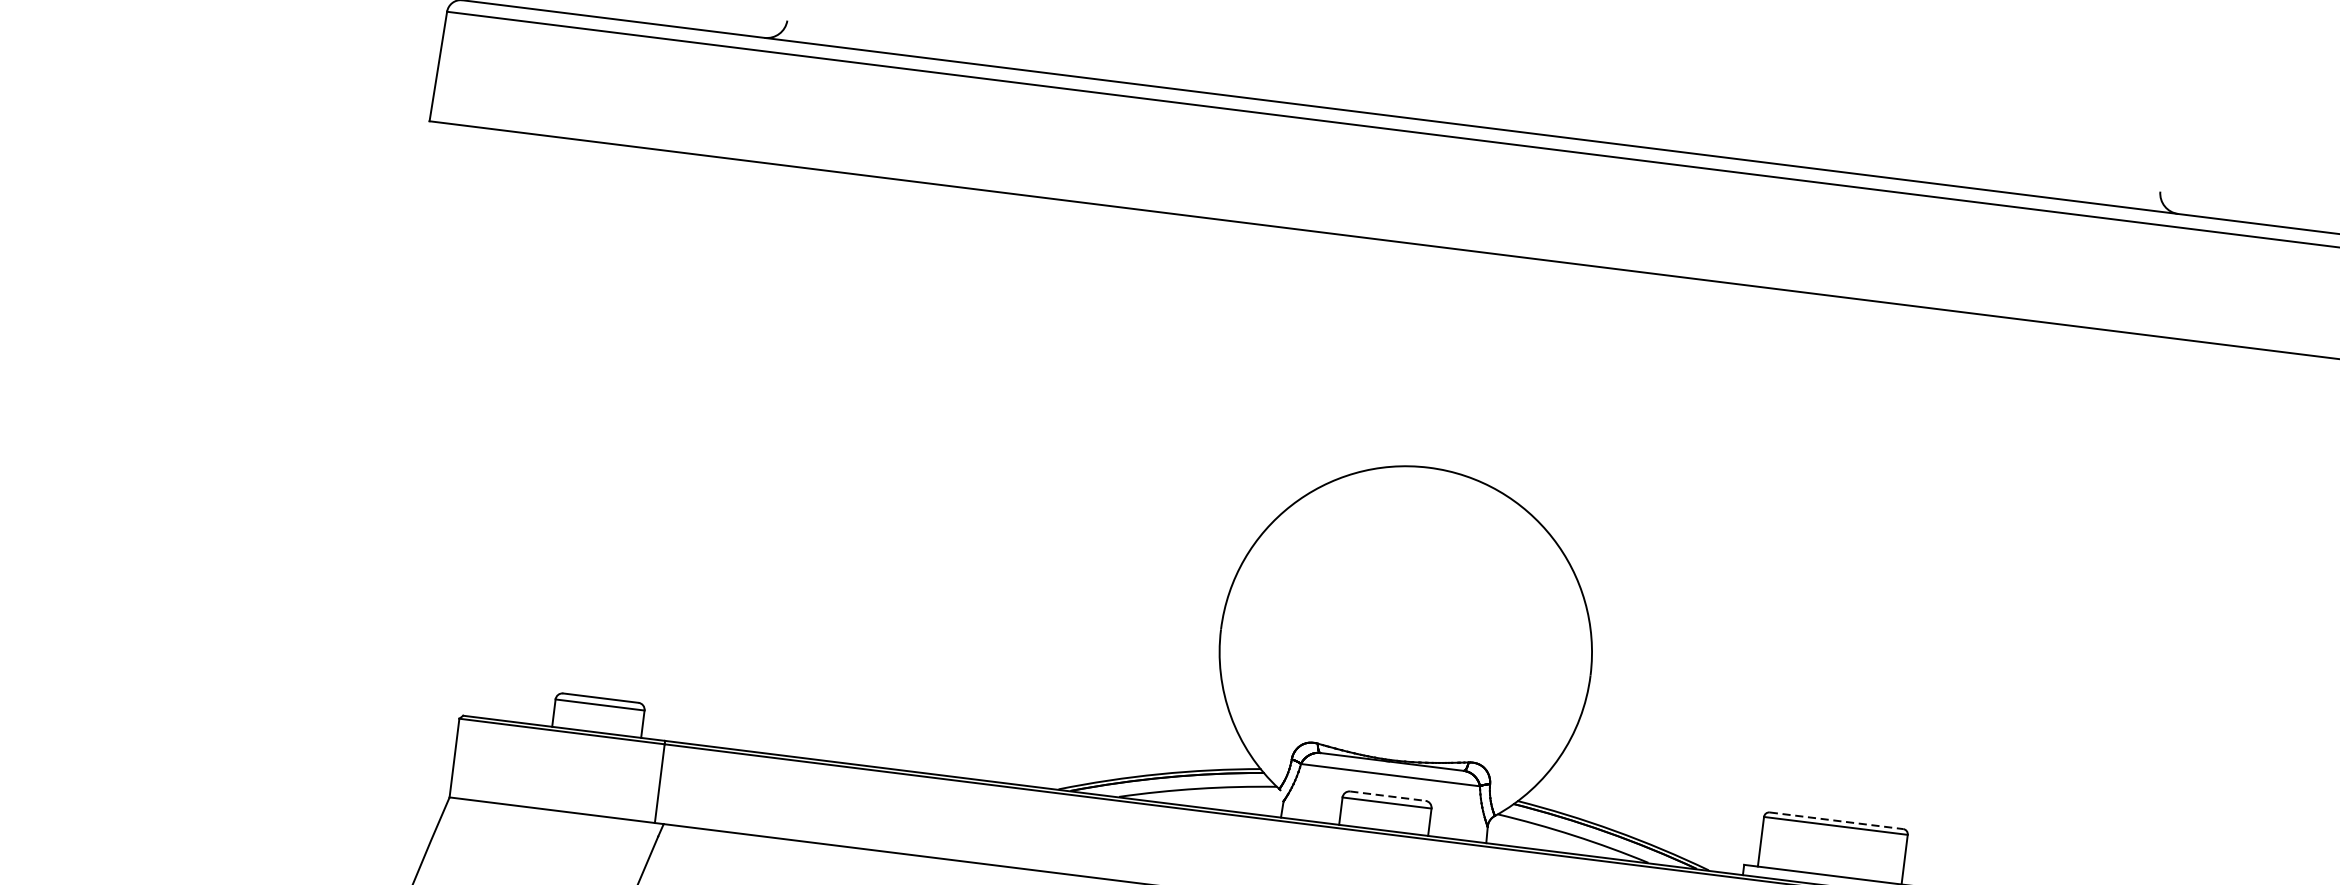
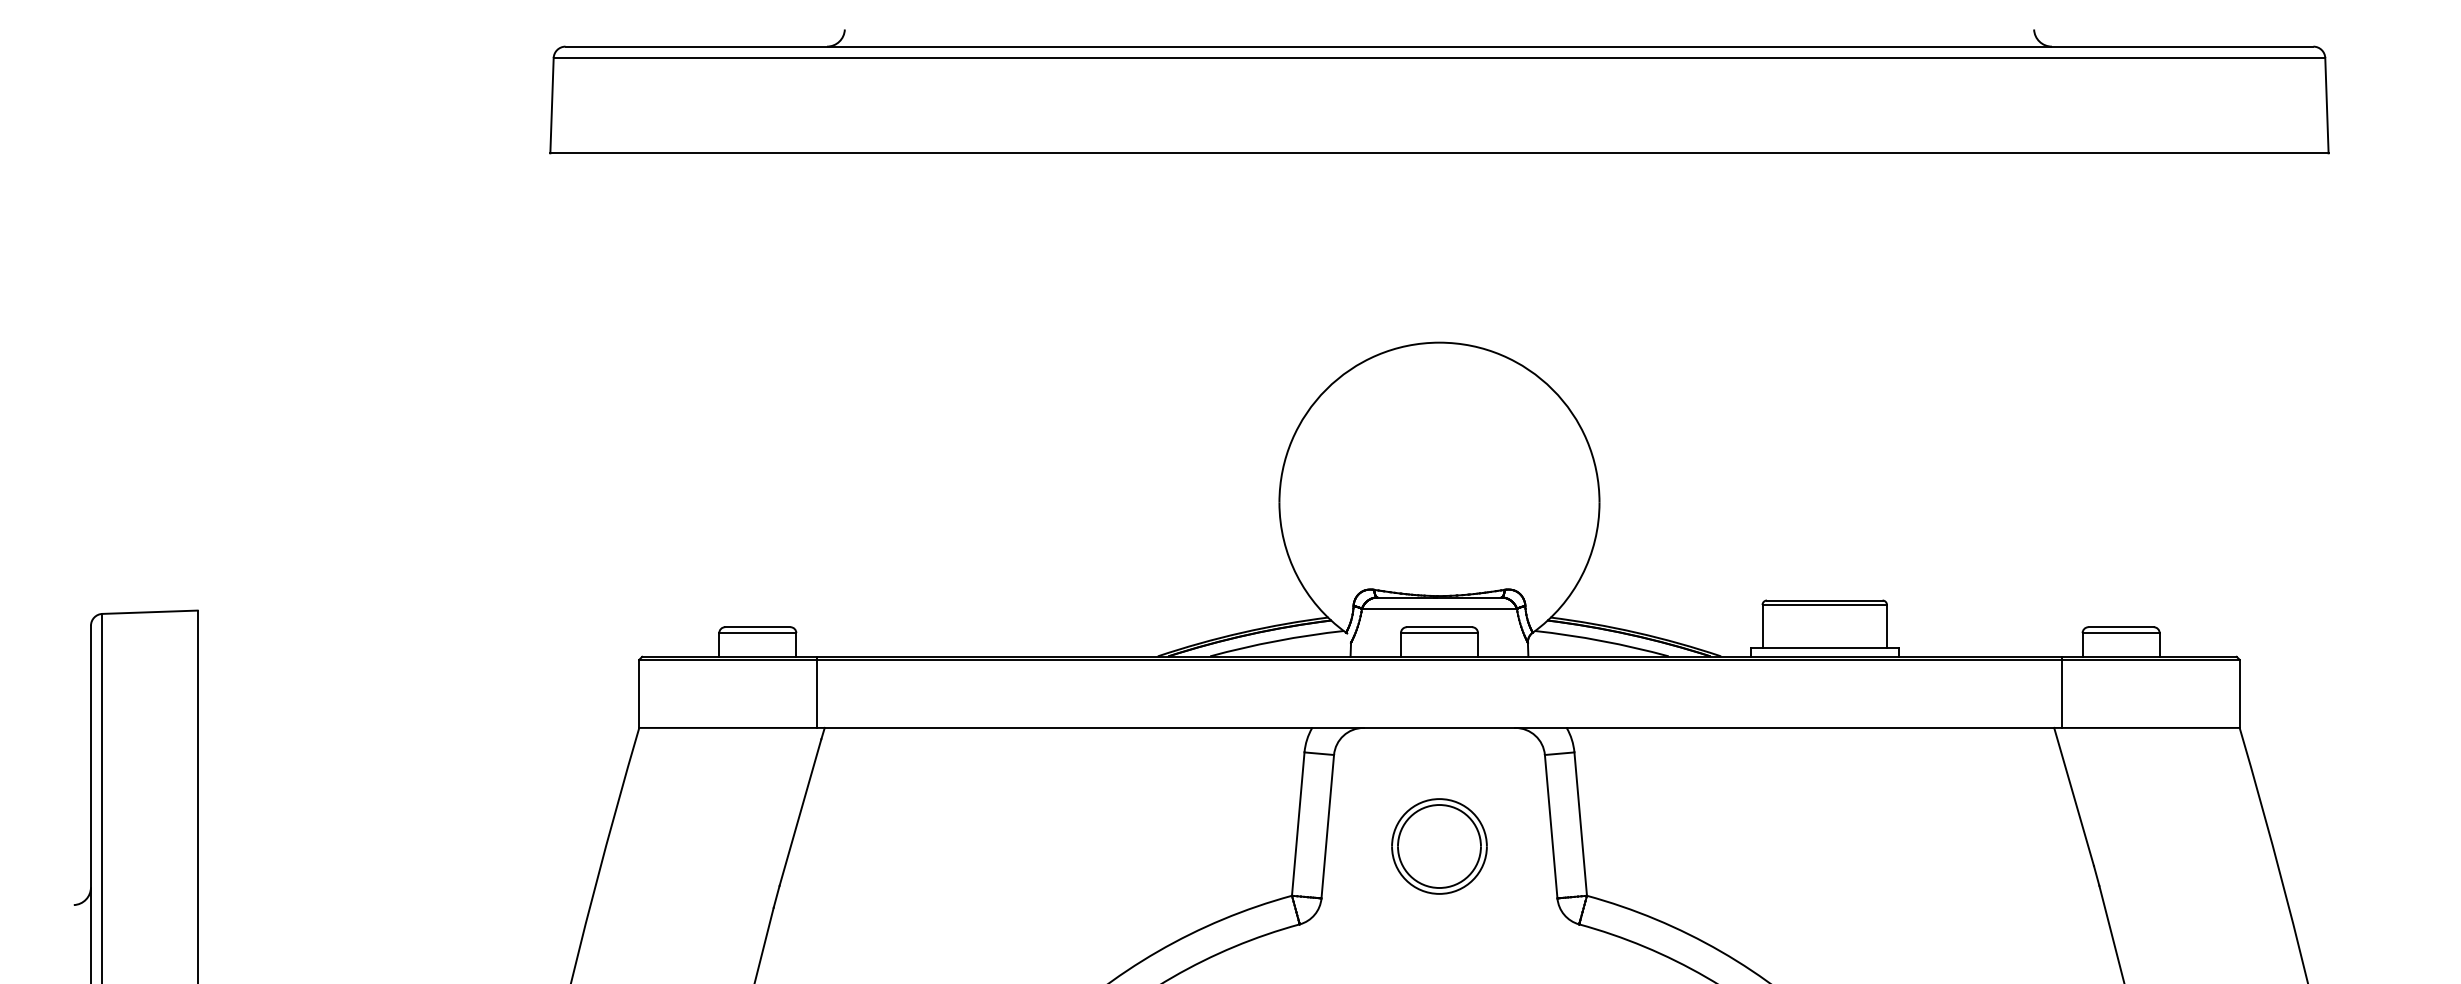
line: (1387, 796) -> (1439, 627), dashed -> solid
line: (1836, 820) -> (1824, 600), dashed -> solid

